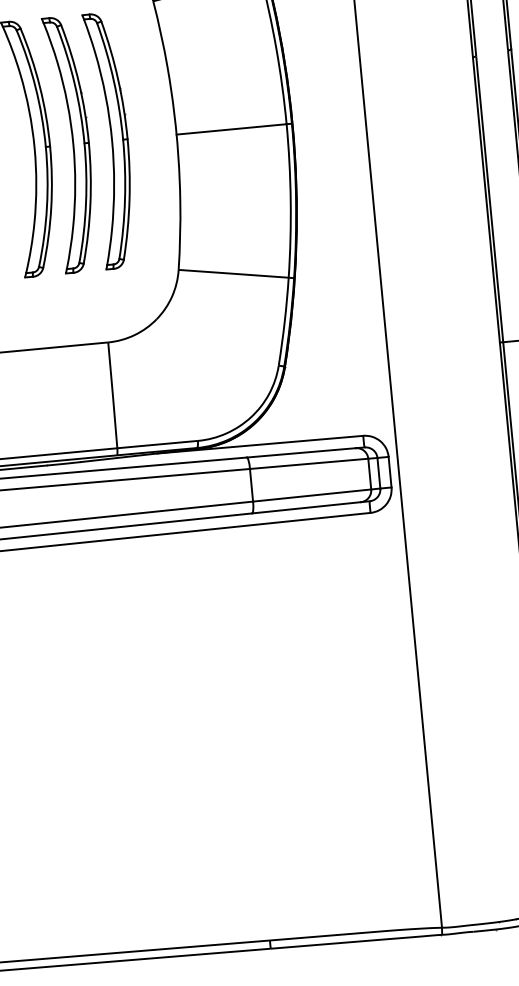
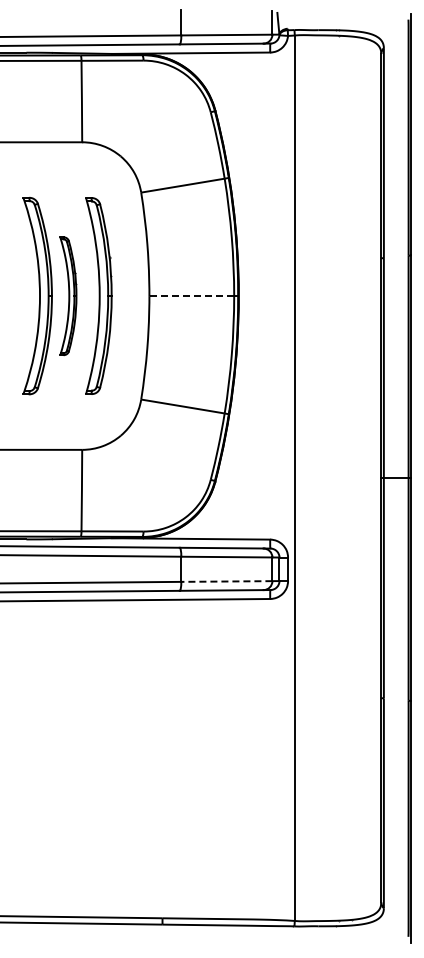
line: (231, 129) -> (191, 296), solid -> dashed
part: (71, 145) -> (68, 296), size x0.6
line: (311, 495) -> (226, 581), solid -> dashed

